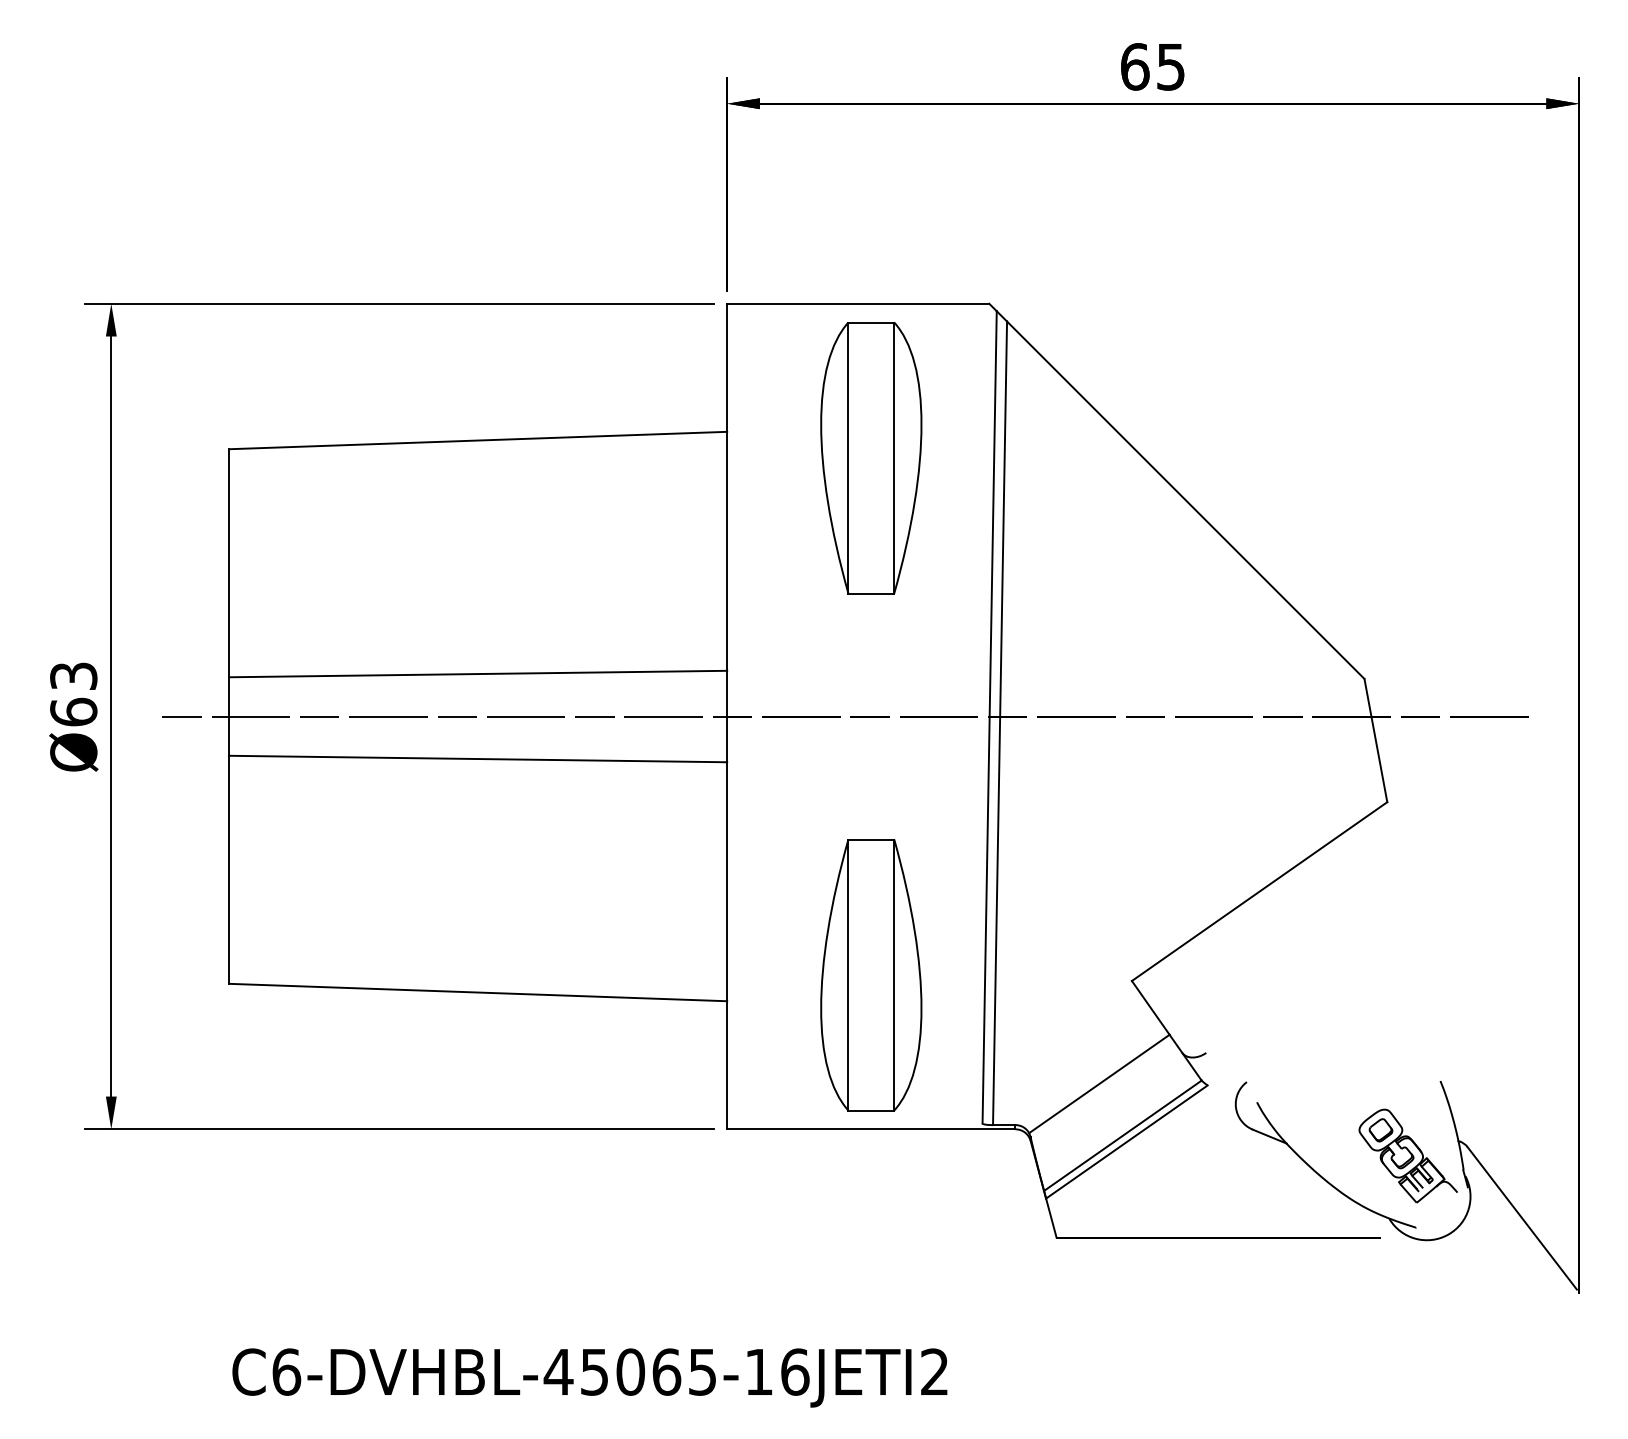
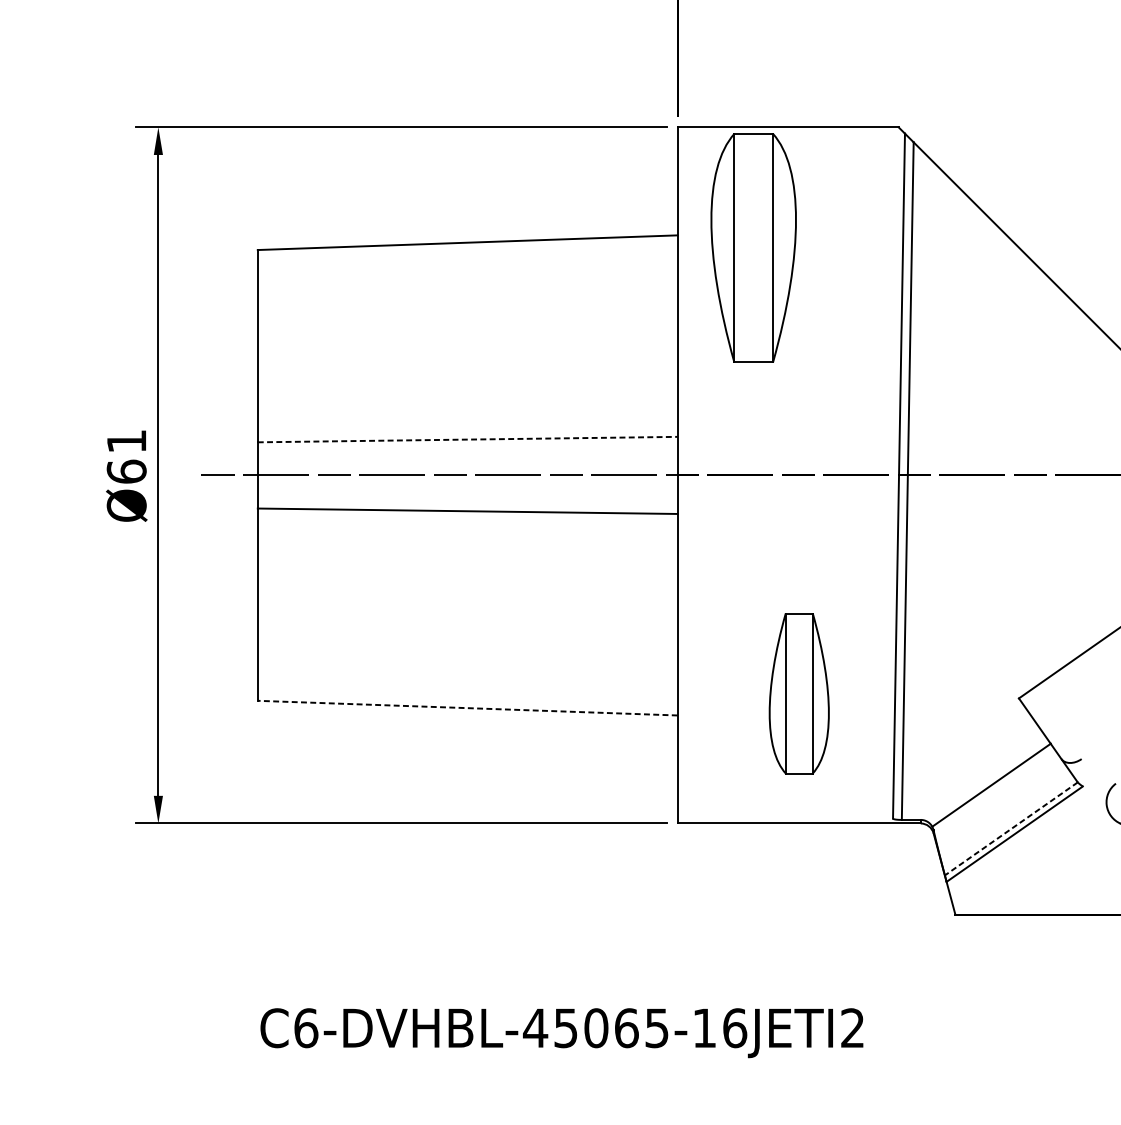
part: (871, 458) -> (753, 248), moved
line: (478, 674) -> (468, 439), solid -> dashed
text: (73, 675) -> (126, 440), Ø63 -> Ø61
part: (871, 975) -> (799, 693), size x0.7
line: (477, 992) -> (467, 708), solid -> dashed
line: (1122, 1136) -> (1011, 829), solid -> dashed

